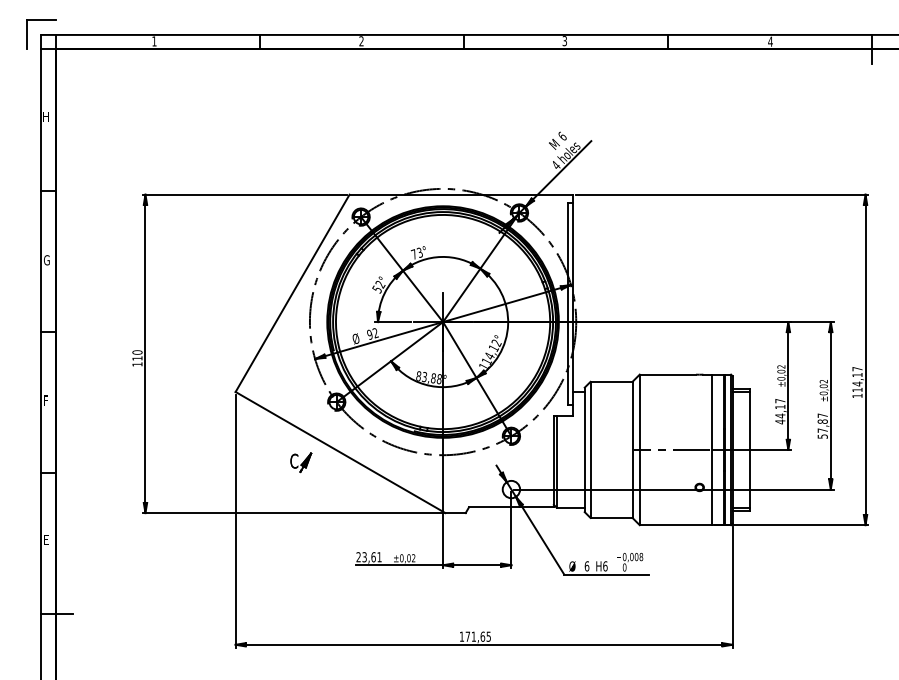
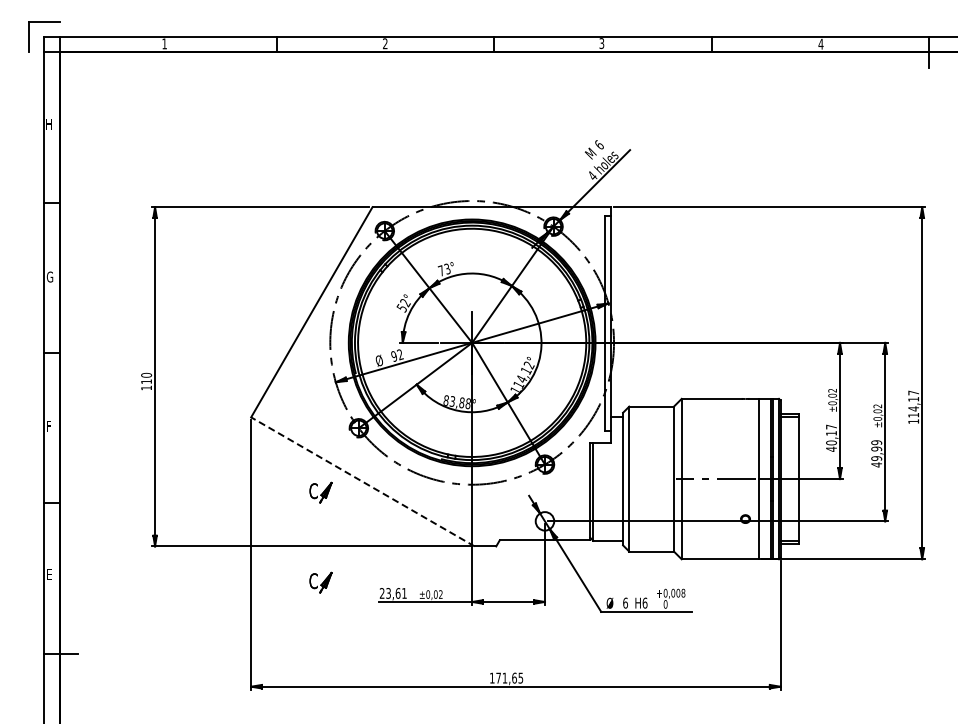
text: (780, 415) -> (831, 442), 44,17 -> 40,17
text: (822, 425) -> (876, 453), 57,87 -> 49,99
line: (340, 452) -> (362, 481), solid -> dashed
part: (300, 546) -> (320, 582), added

